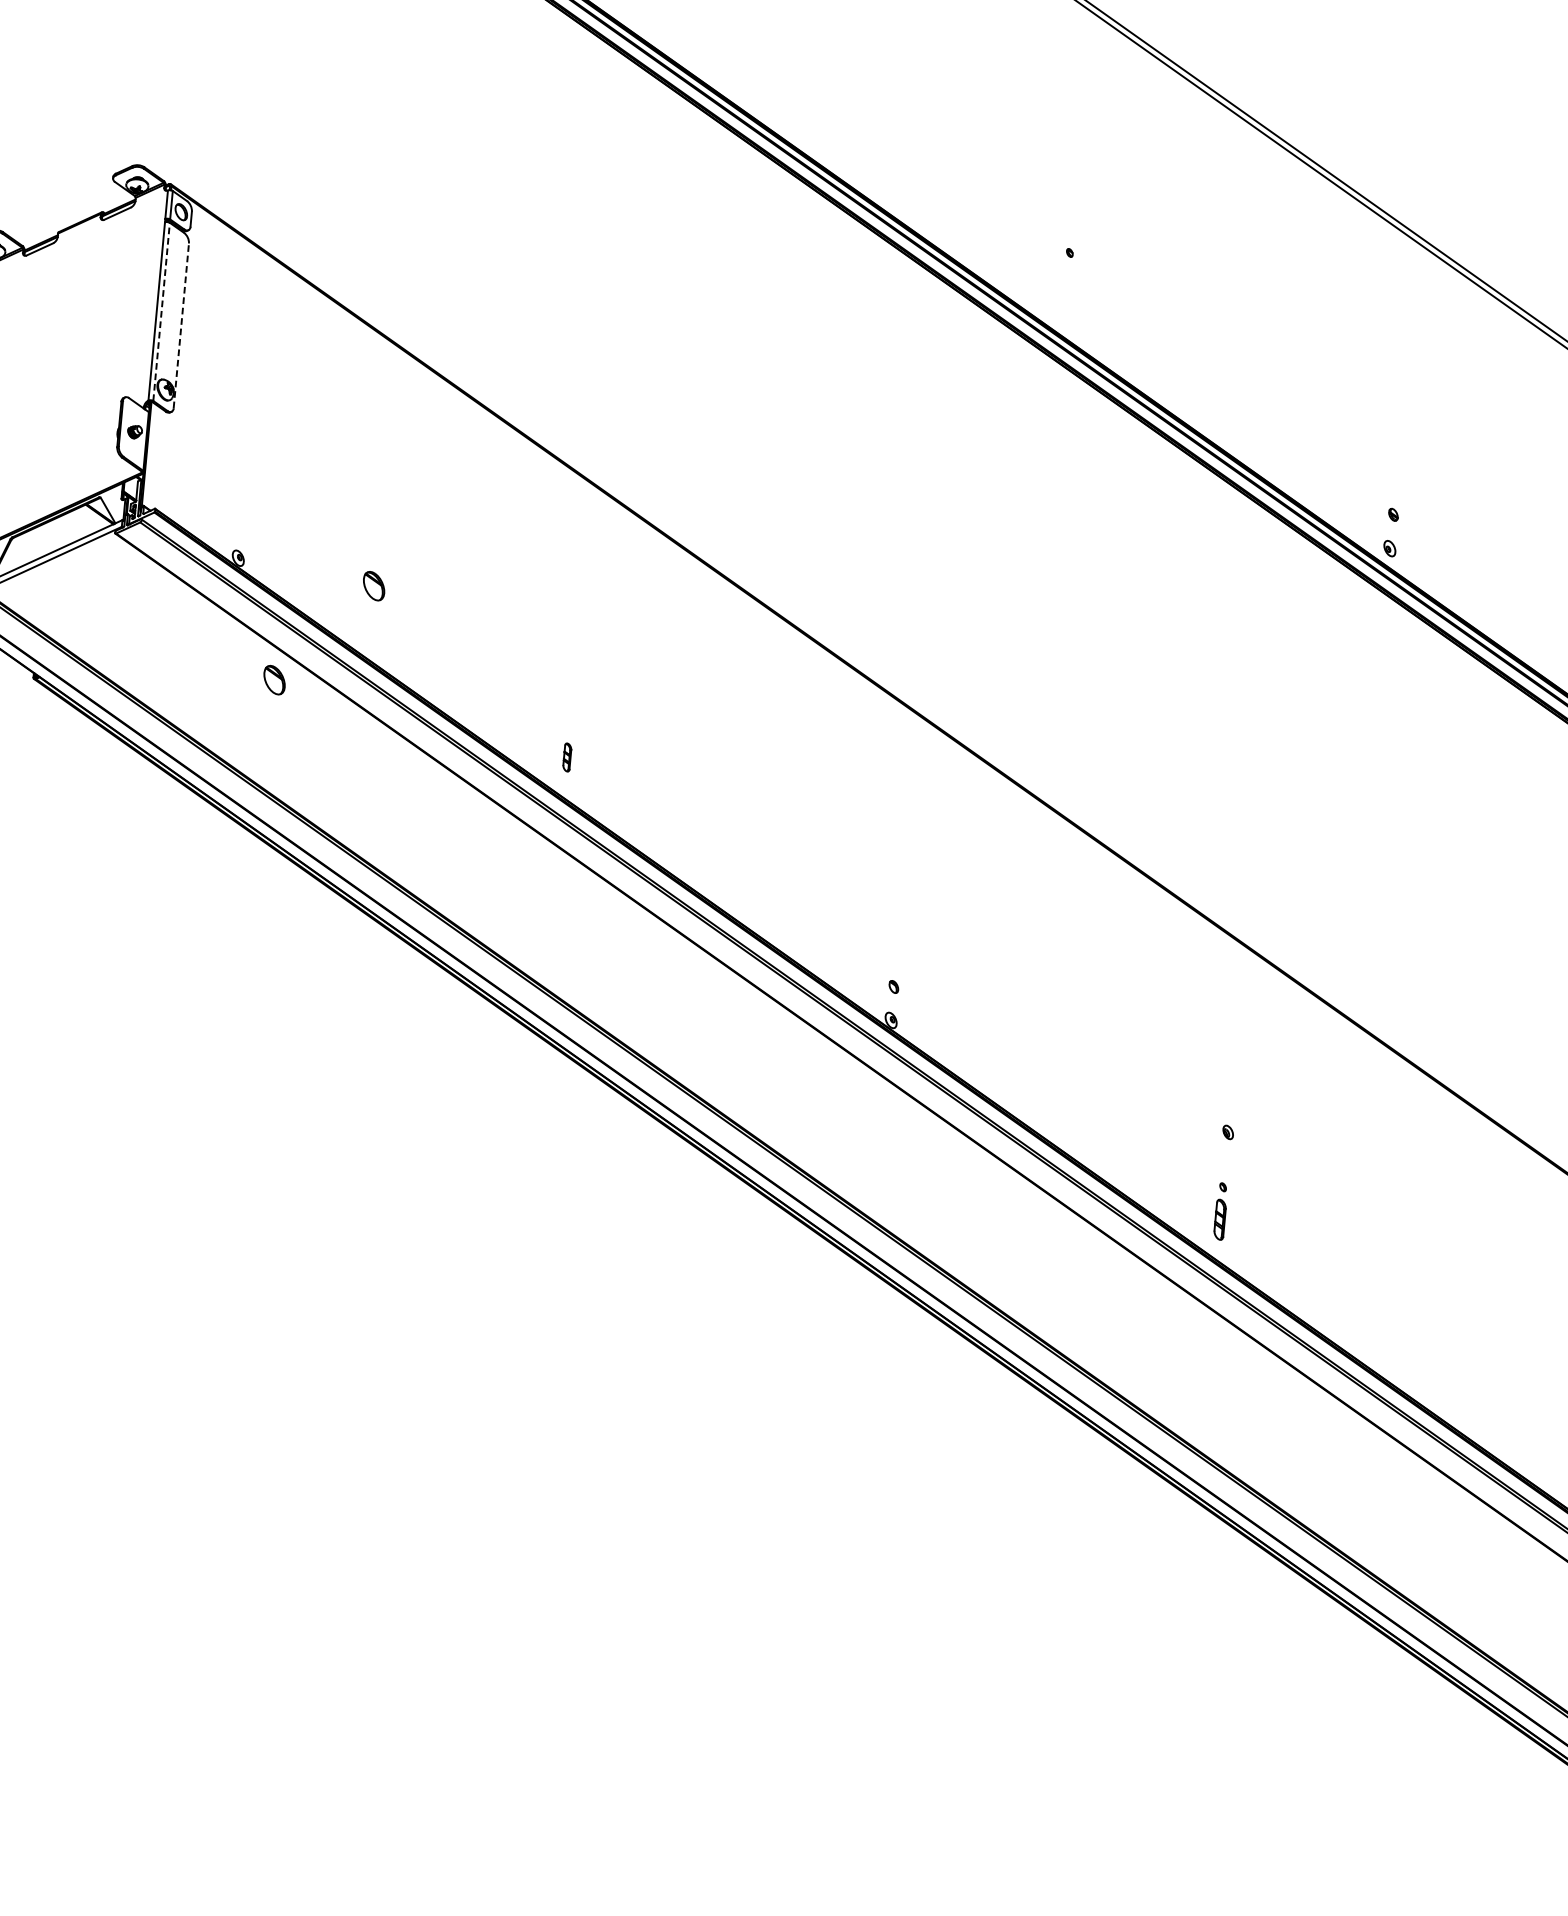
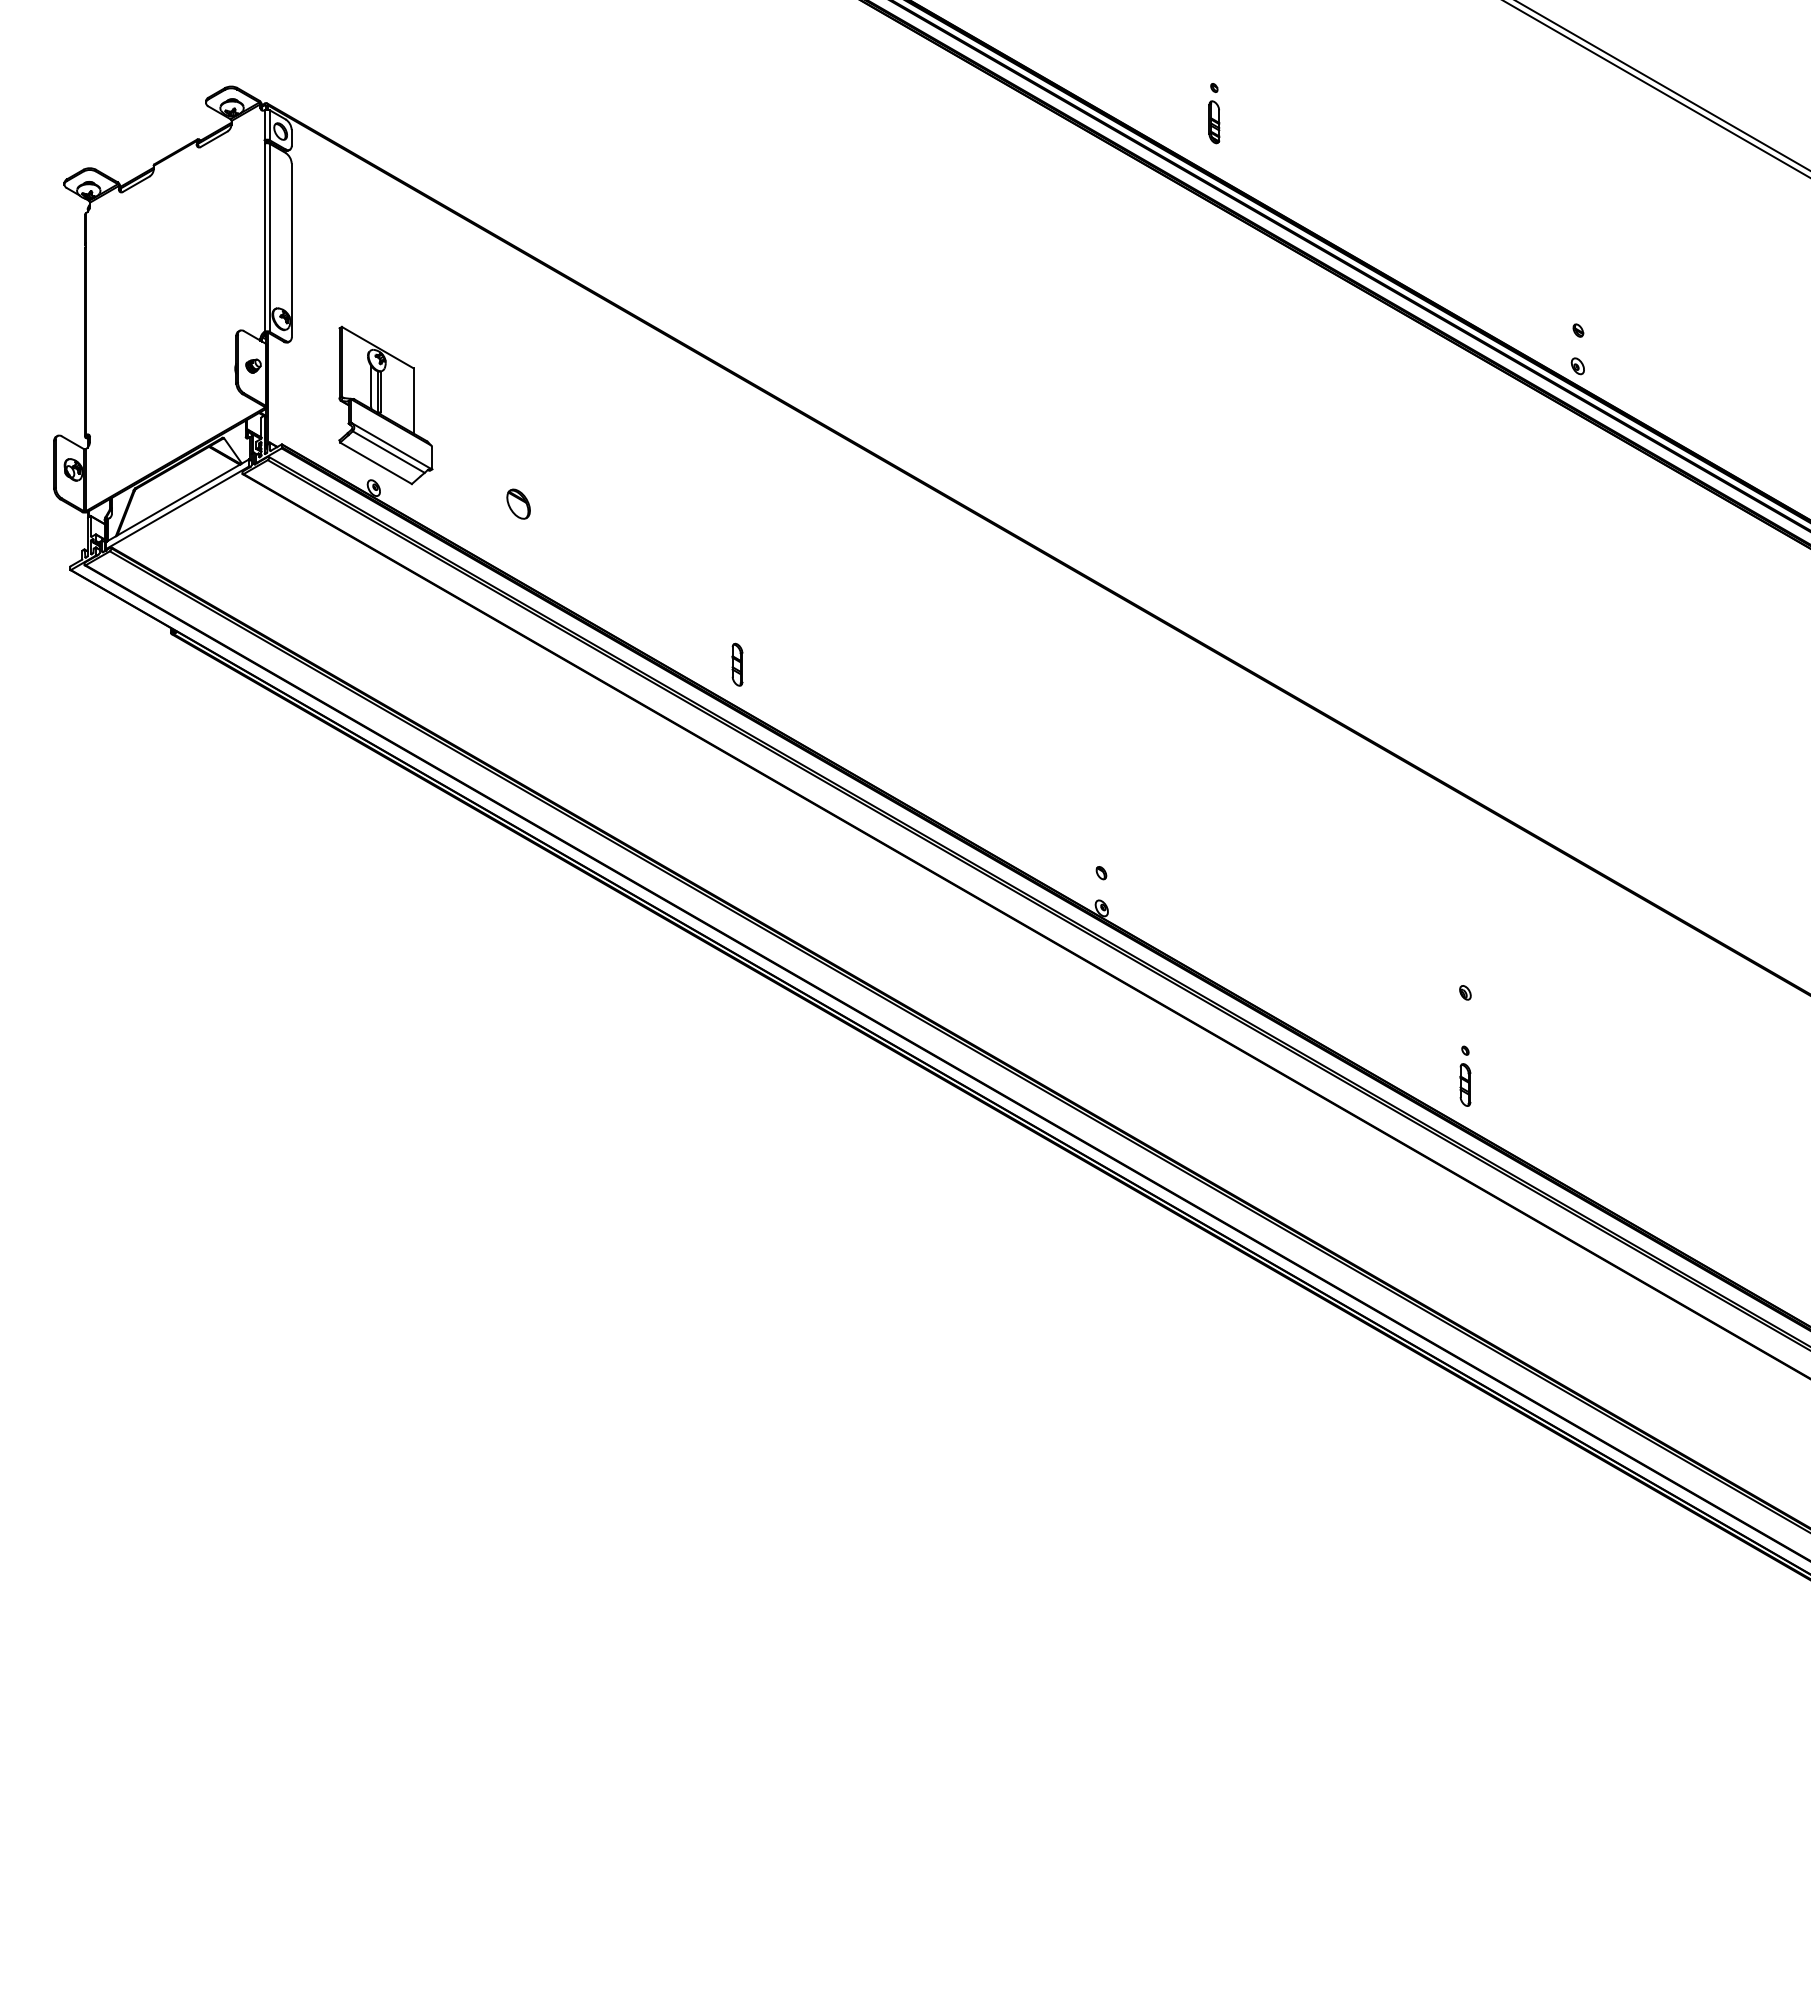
part: (1066, 285) -> (1214, 122), added
line: (161, 311) -> (269, 237), dashed -> solid
line: (181, 325) -> (291, 250), dashed -> solid
part: (256, 480) -> (385, 405), added
part: (274, 679) -> (423, 611), removed
part: (567, 757) -> (737, 664), size x1.43

